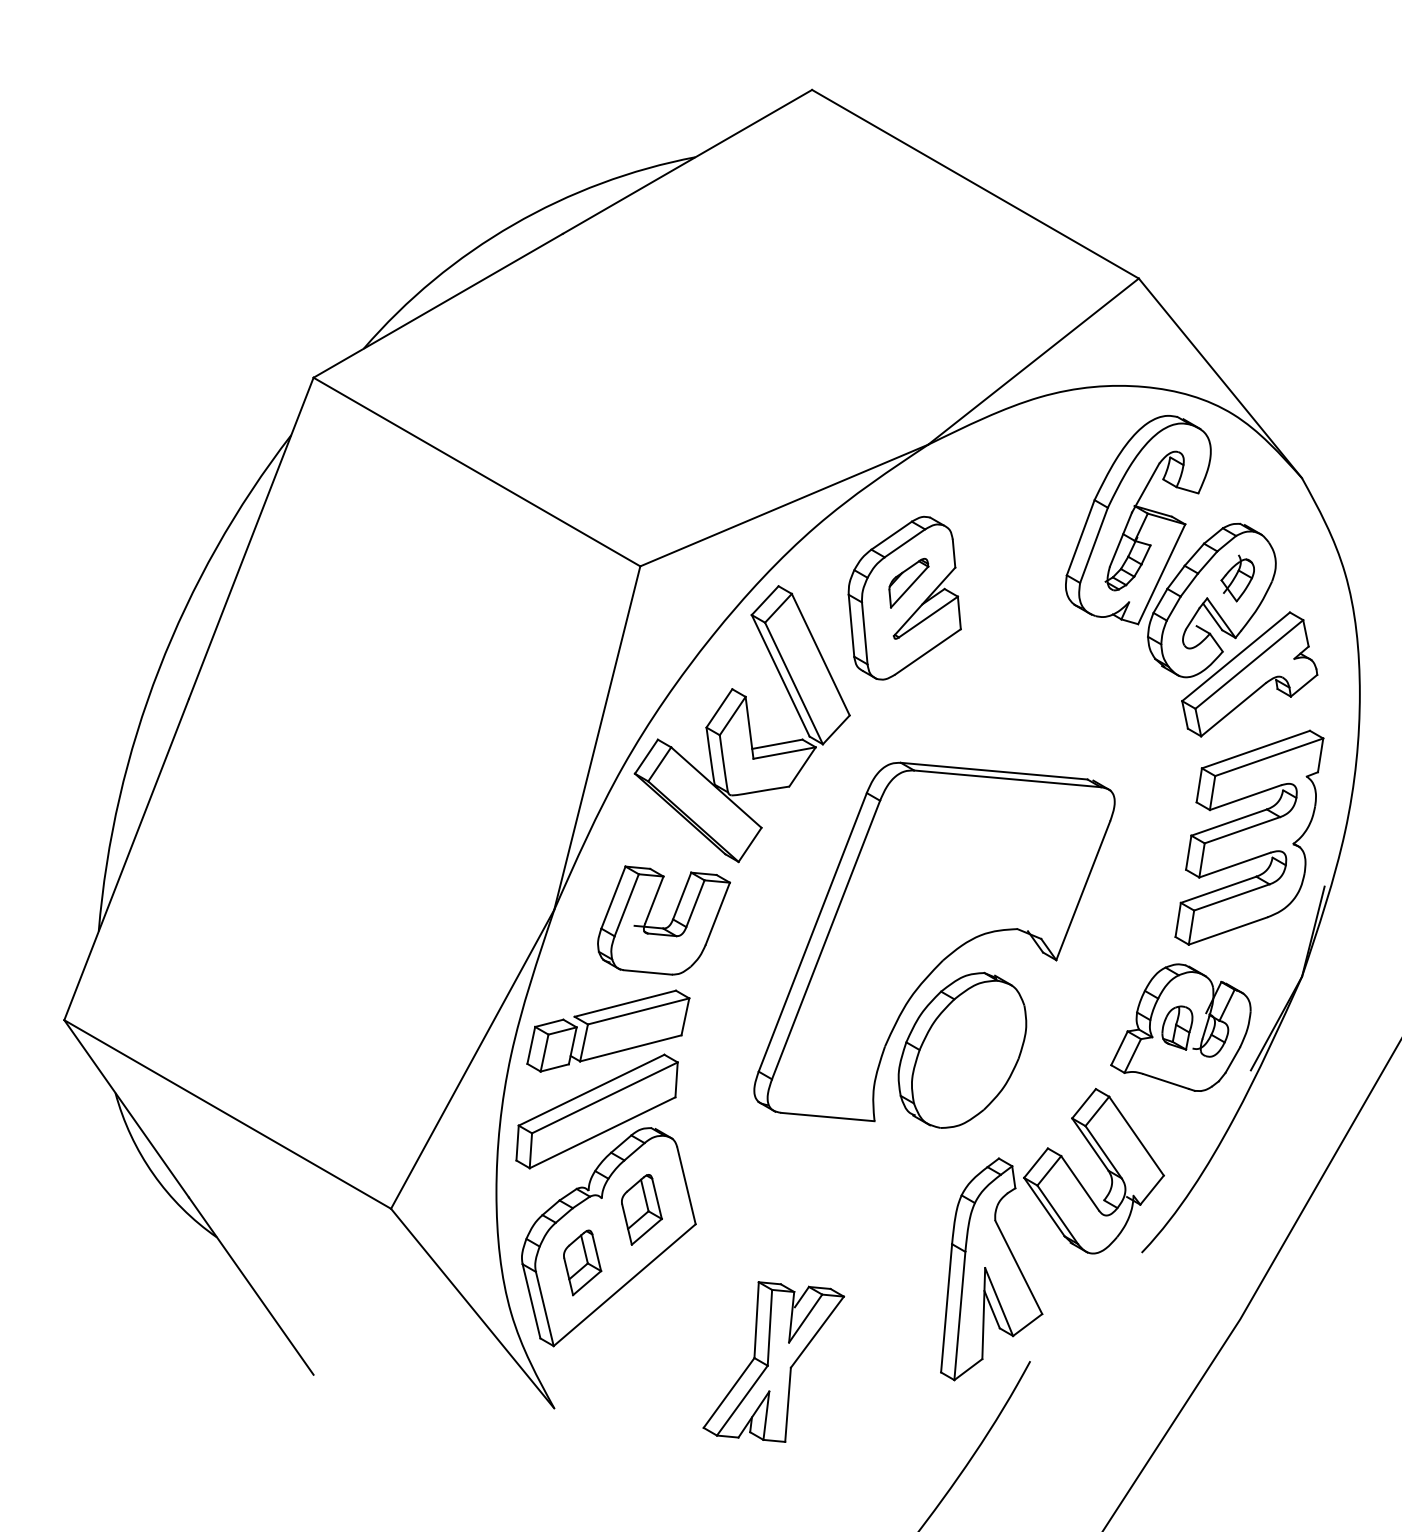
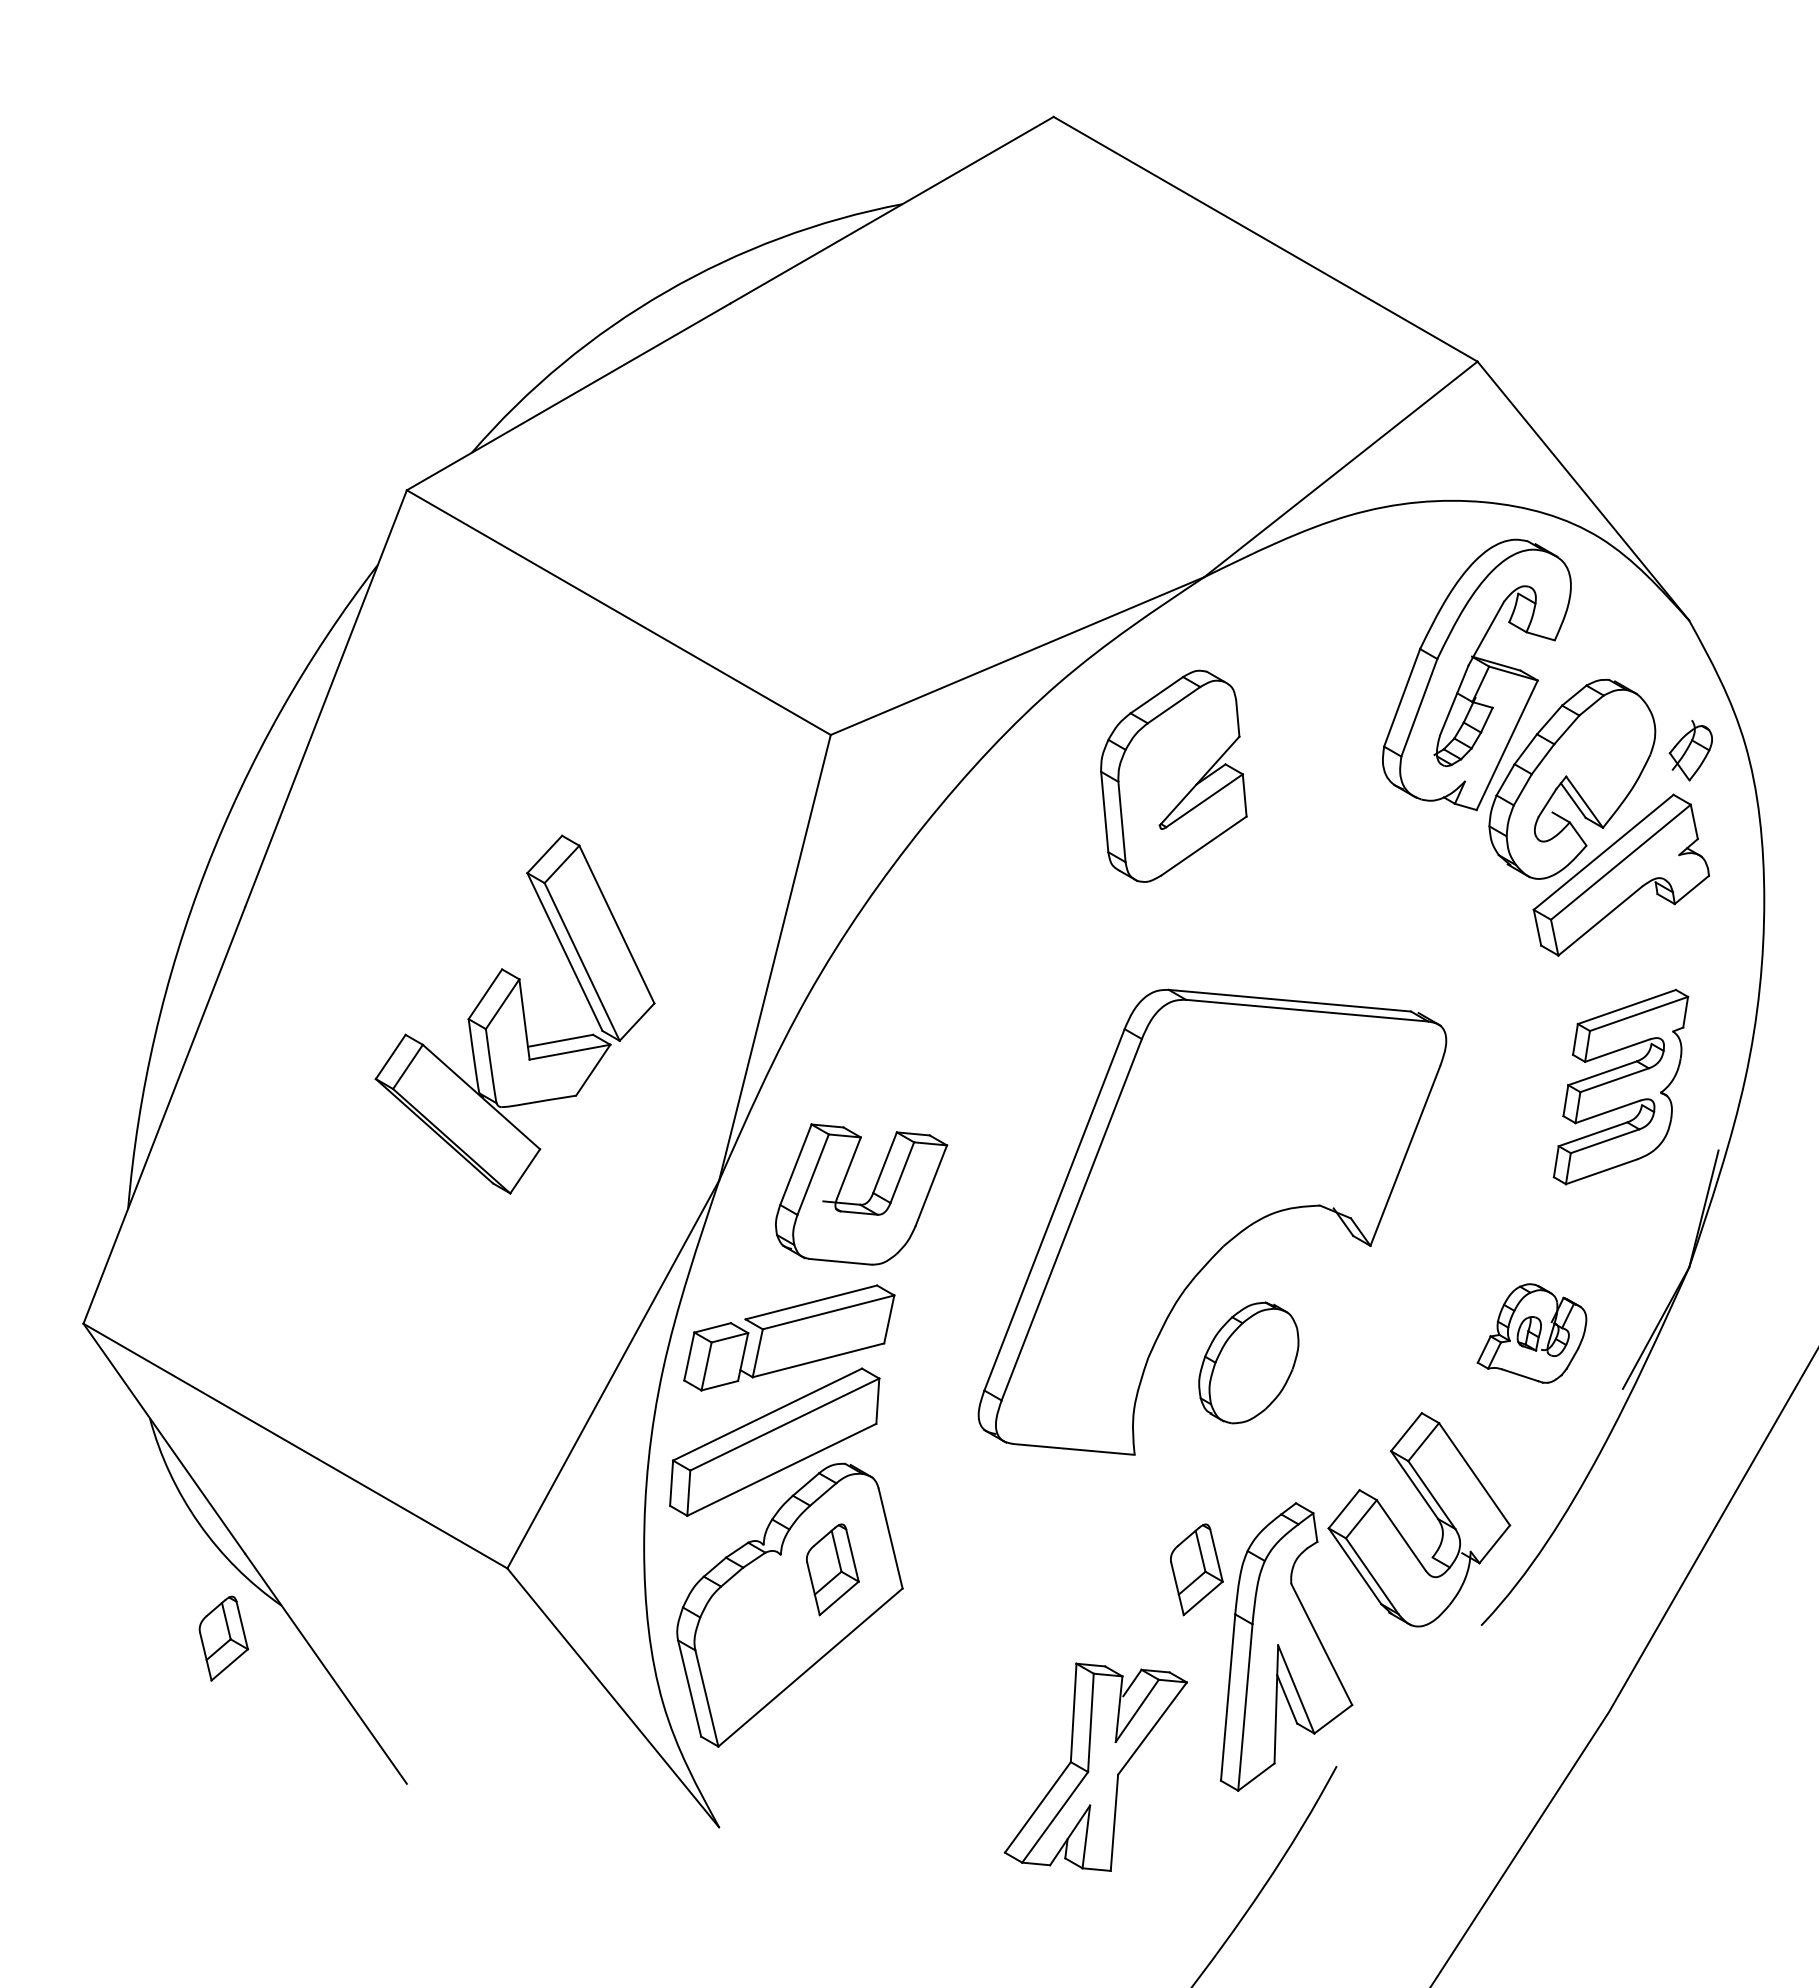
part: (1237, 578) -> (1690, 750), moved
part: (909, 582) -> (1179, 756), removed
part: (741, 723) -> (514, 1014), moved
part: (1249, 837) -> (1620, 1086), size x0.7
part: (1180, 1027) -> (1531, 1333), size x0.6
part: (962, 1050) -> (1248, 1362), size x0.6
part: (922, 1209) -> (1196, 1569), added
part: (582, 1262) -> (223, 1638), moved
part: (773, 1361) -> (1095, 1766), moved

